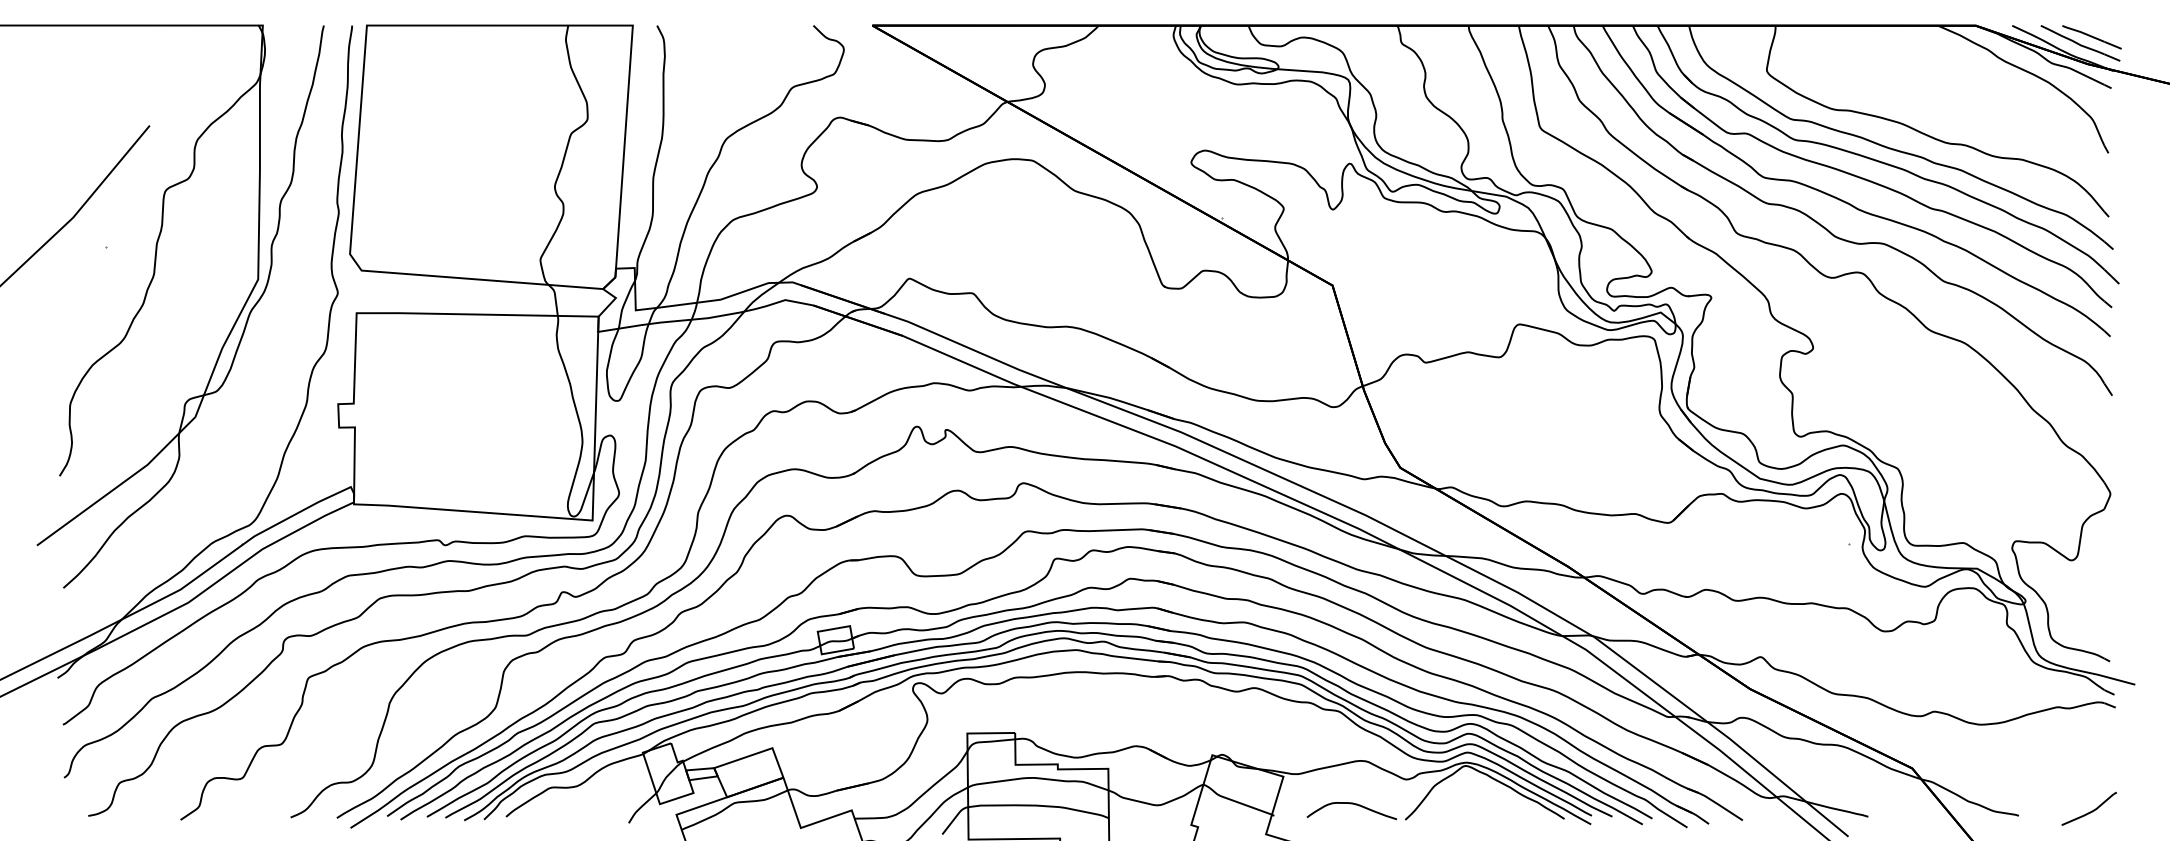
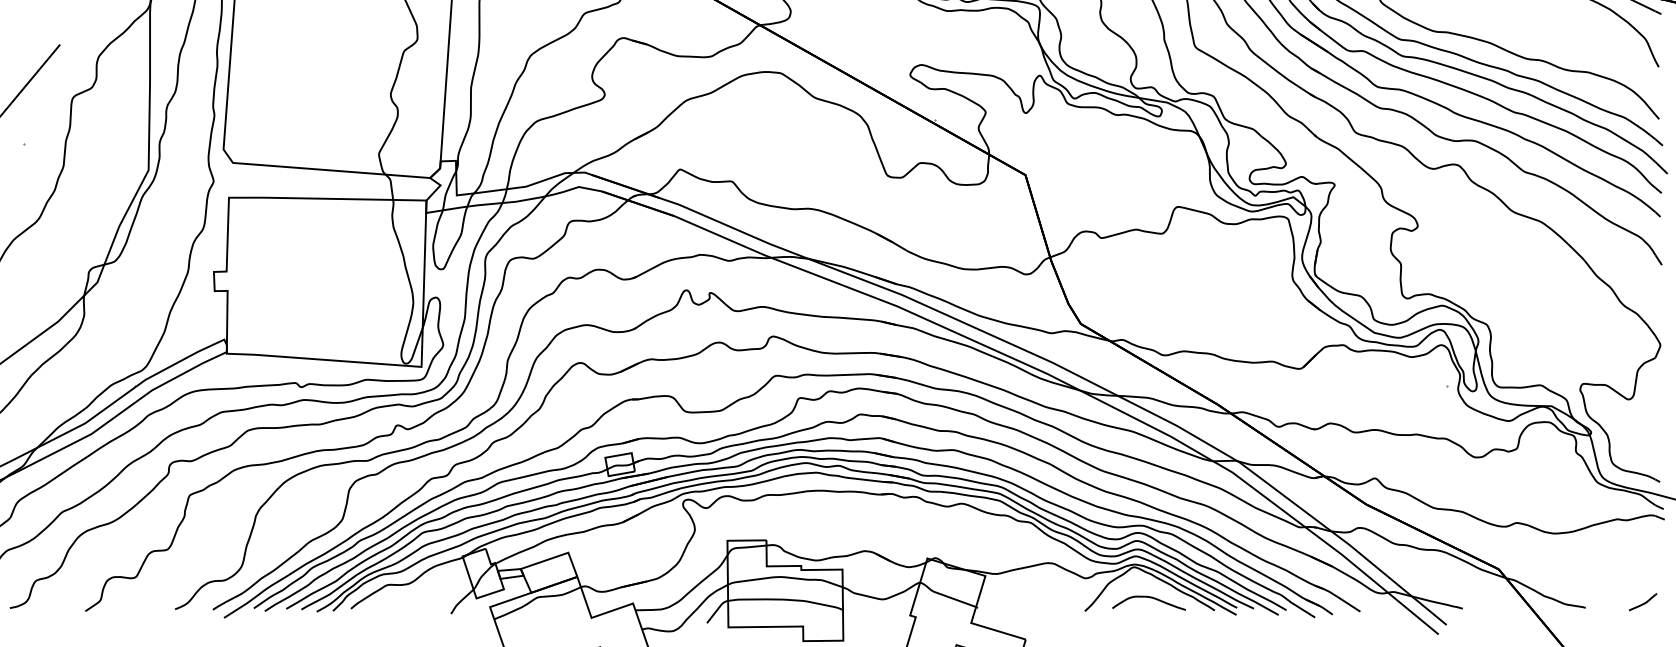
curve: (1351, 804) -> (1148, 597), moved
part: (2088, 808) -> (1642, 601), size x0.62

